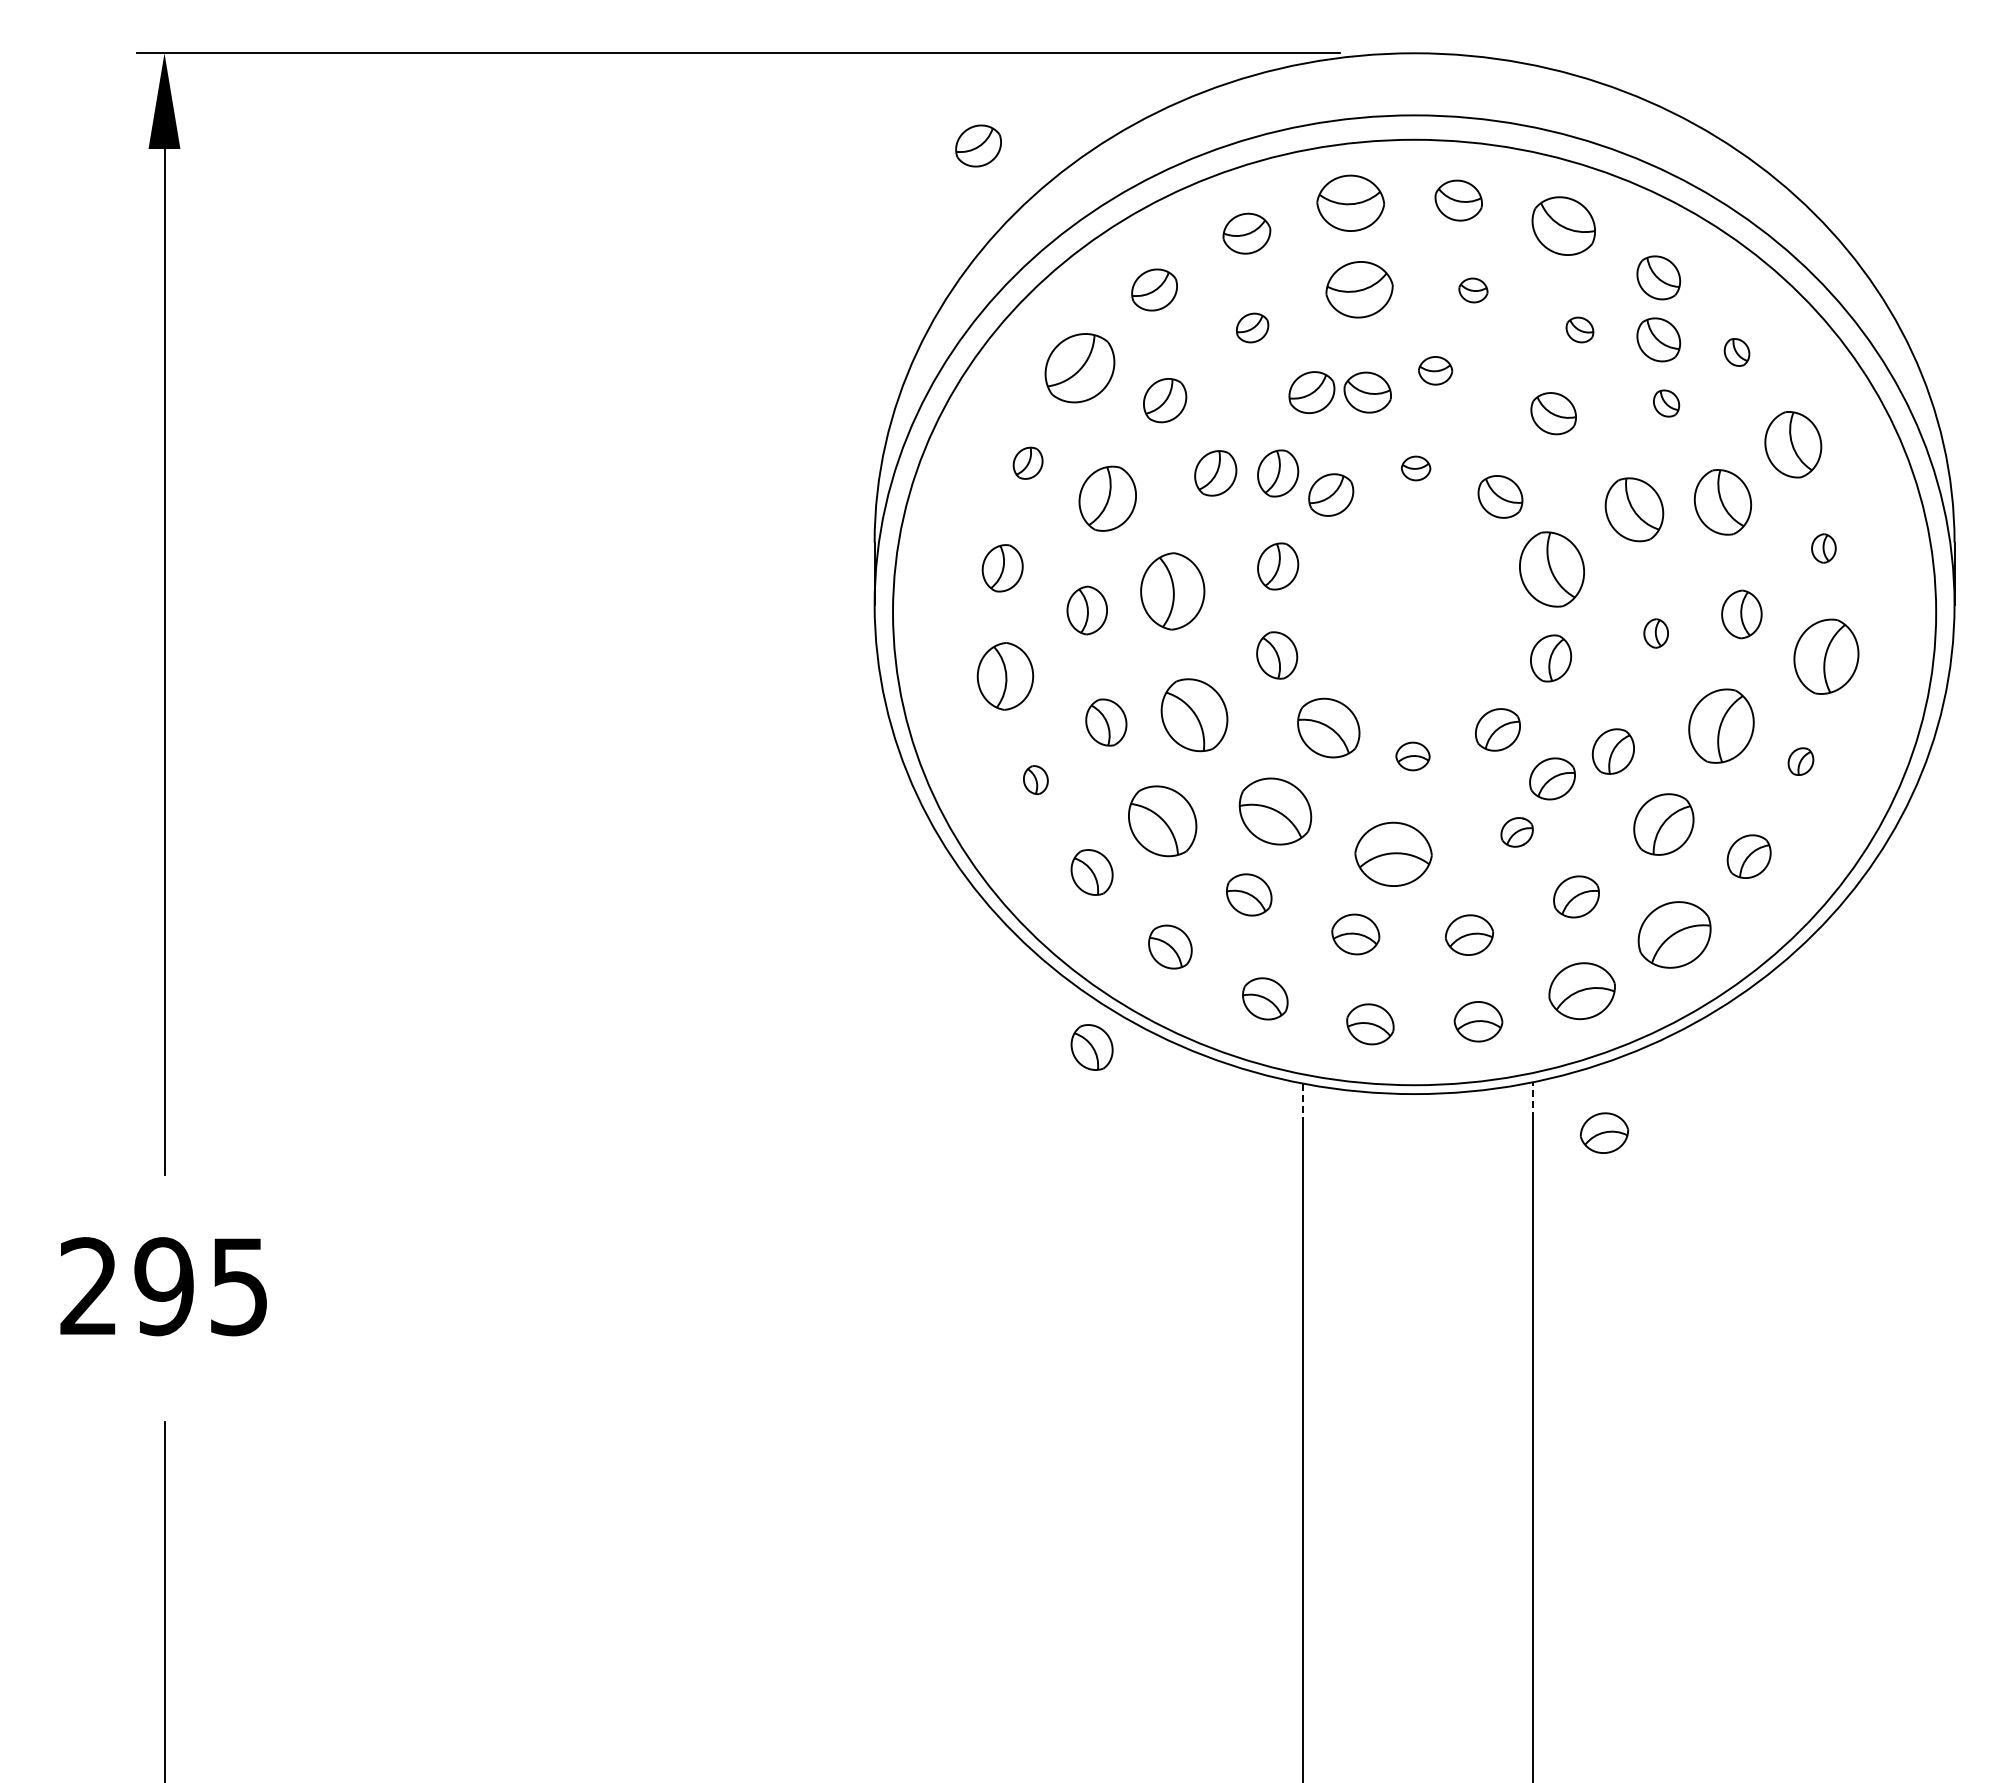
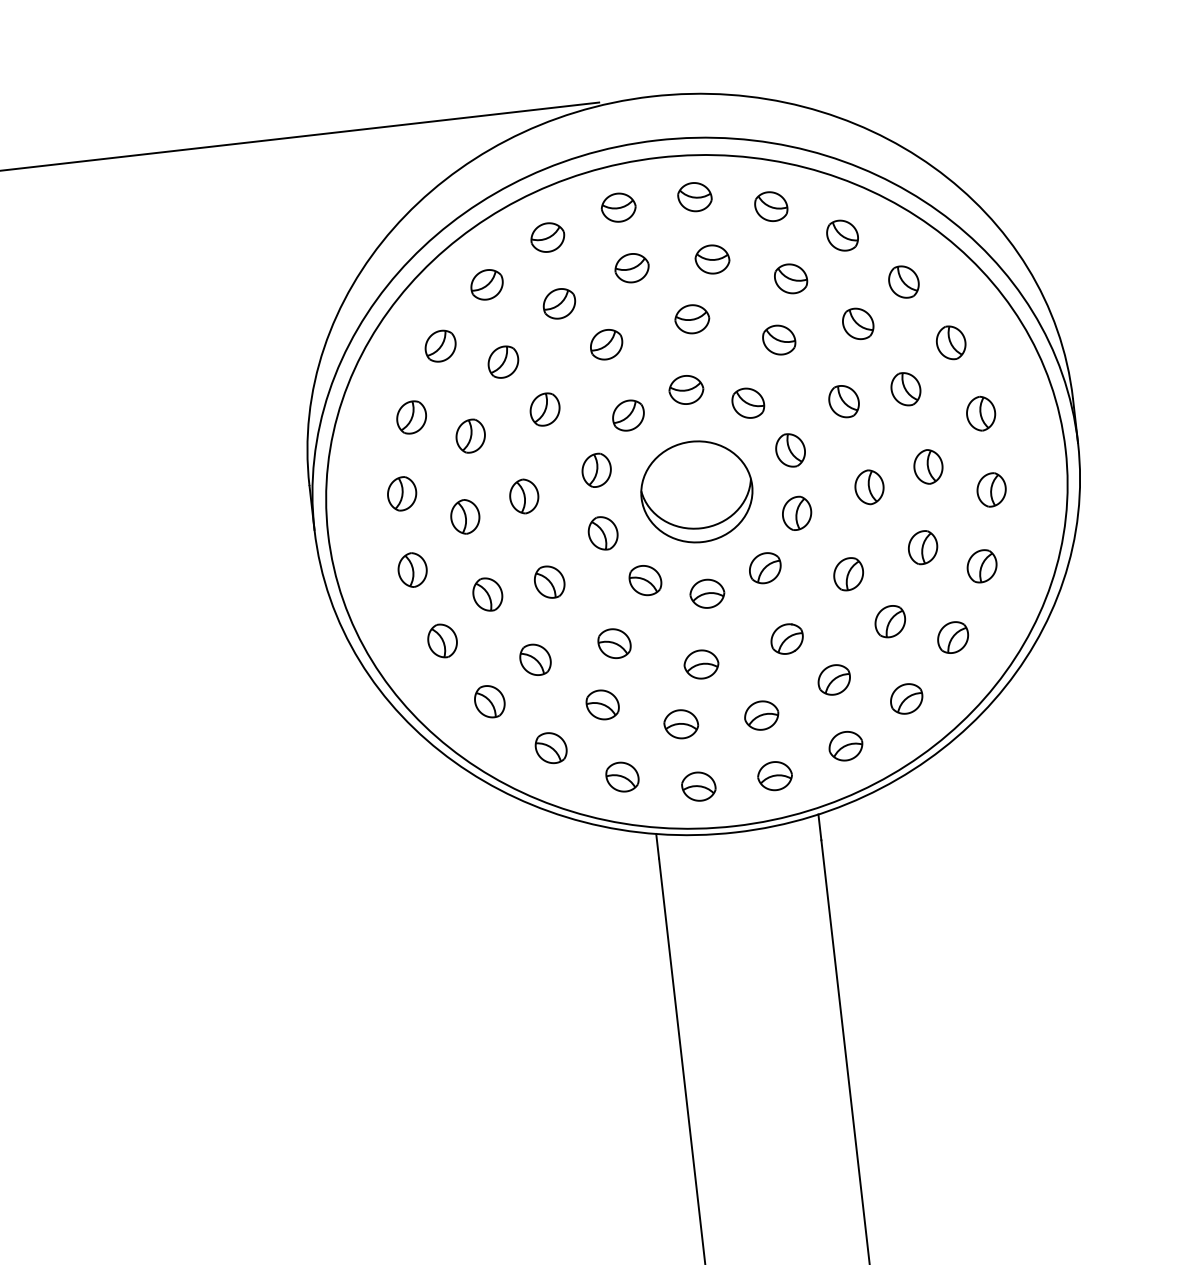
part: (978, 145) -> (350, 196), removed
part: (1350, 202) -> (618, 207), size x0.71
part: (1563, 225) -> (771, 206), size x0.71
part: (1359, 289) -> (631, 267), size x0.71
part: (1473, 290) -> (712, 259), size x1.67
part: (1252, 327) -> (559, 303), size x1.43
part: (1579, 329) -> (790, 278), size x1.67
part: (1658, 339) -> (847, 279), removed
part: (1736, 352) -> (903, 282), size x1.67
part: (1079, 368) -> (440, 346), size x0.62
part: (1435, 370) -> (692, 319), size x1.43
part: (1367, 392) -> (645, 340), removed
part: (1666, 403) -> (858, 323), size x1.67
part: (1793, 444) -> (951, 342), size x0.71
part: (1027, 463) -> (411, 417), size x1.43
part: (1415, 468) -> (685, 390), size x1.67
part: (1278, 473) -> (589, 404), removed
part: (1107, 498) -> (470, 436), size x0.71
part: (1722, 502) -> (905, 389), size x0.71
part: (1634, 509) -> (844, 401), size x0.71
part: (1823, 548) -> (980, 413), size x1.67
part: (1551, 569) -> (790, 450), size x0.62
part: (1172, 591) -> (524, 496), size x0.62
part: (1414, 612) -> (696, 491), added
part: (1655, 633) -> (868, 487), size x1.67
part: (1826, 656) -> (991, 489), size x0.62
part: (1004, 676) -> (412, 570), size x0.71
part: (1194, 714) -> (549, 581), size x0.62
part: (1721, 726) -> (923, 547), size x0.62
part: (1328, 727) -> (645, 580), size x0.71
part: (1412, 756) -> (707, 593), size x1.43
part: (1800, 761) -> (981, 566), size x1.67
part: (1552, 778) -> (807, 598), removed
part: (1035, 779) -> (442, 640), size x1.67
part: (1275, 810) -> (614, 643), size x0.62
part: (1162, 821) -> (535, 659), size x0.62
part: (1664, 823) -> (890, 620), size x0.71
part: (1516, 832) -> (786, 639), size x1.43
part: (1393, 853) -> (701, 664), size x0.62
part: (1674, 934) -> (906, 698), size x0.62
part: (1582, 991) -> (846, 746), size x0.71
part: (1091, 1047) -> (503, 825), removed
line: (1532, 1099) -> (819, 826), dashed -> solid
line: (1303, 1101) -> (657, 846), dashed -> solid
part: (1604, 1132) -> (873, 844), removed

